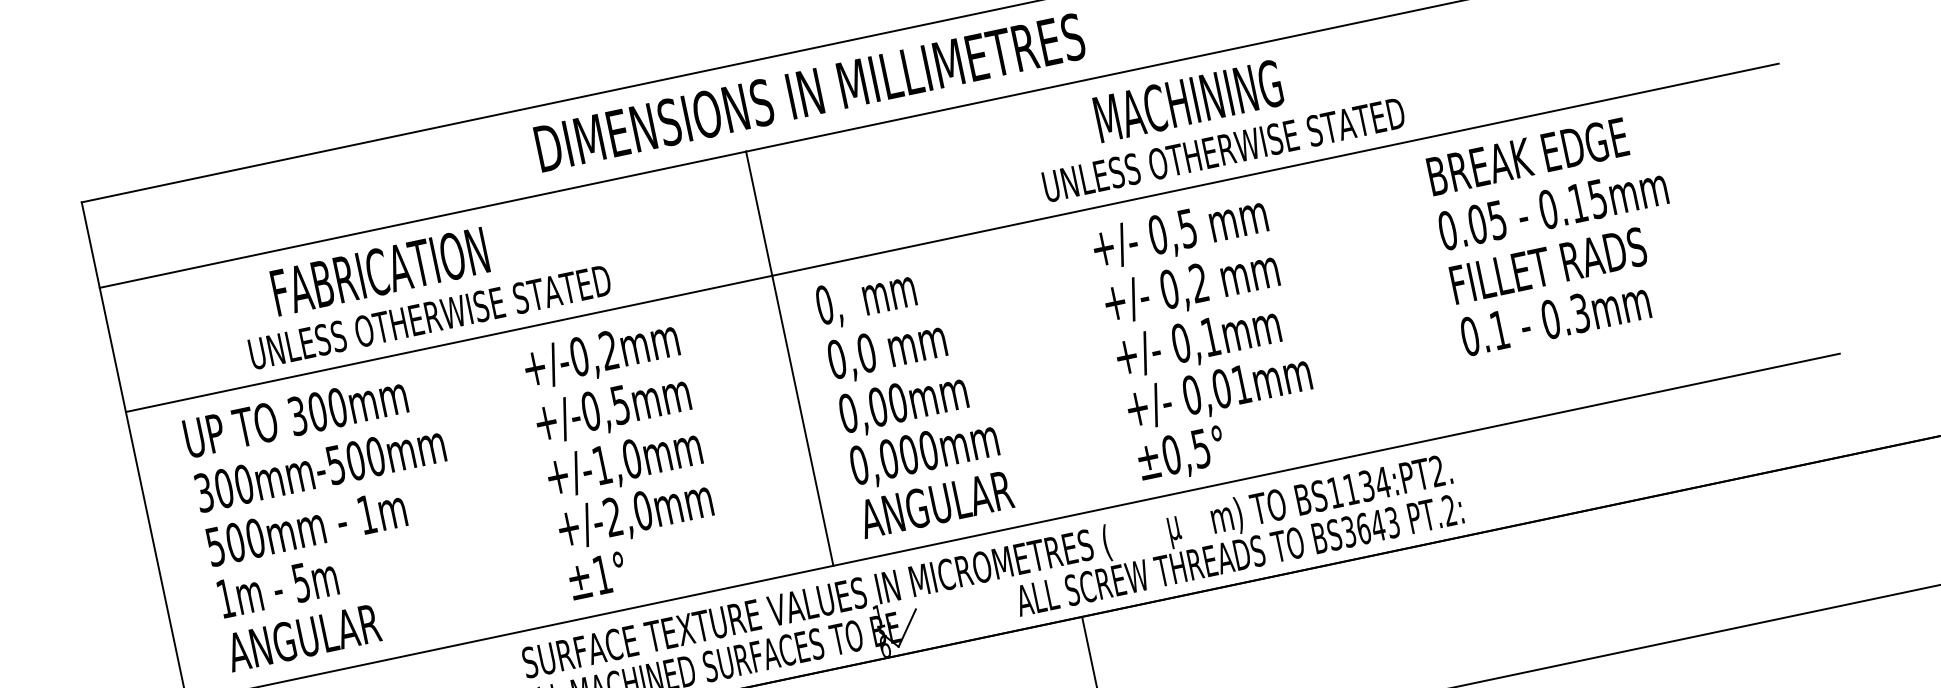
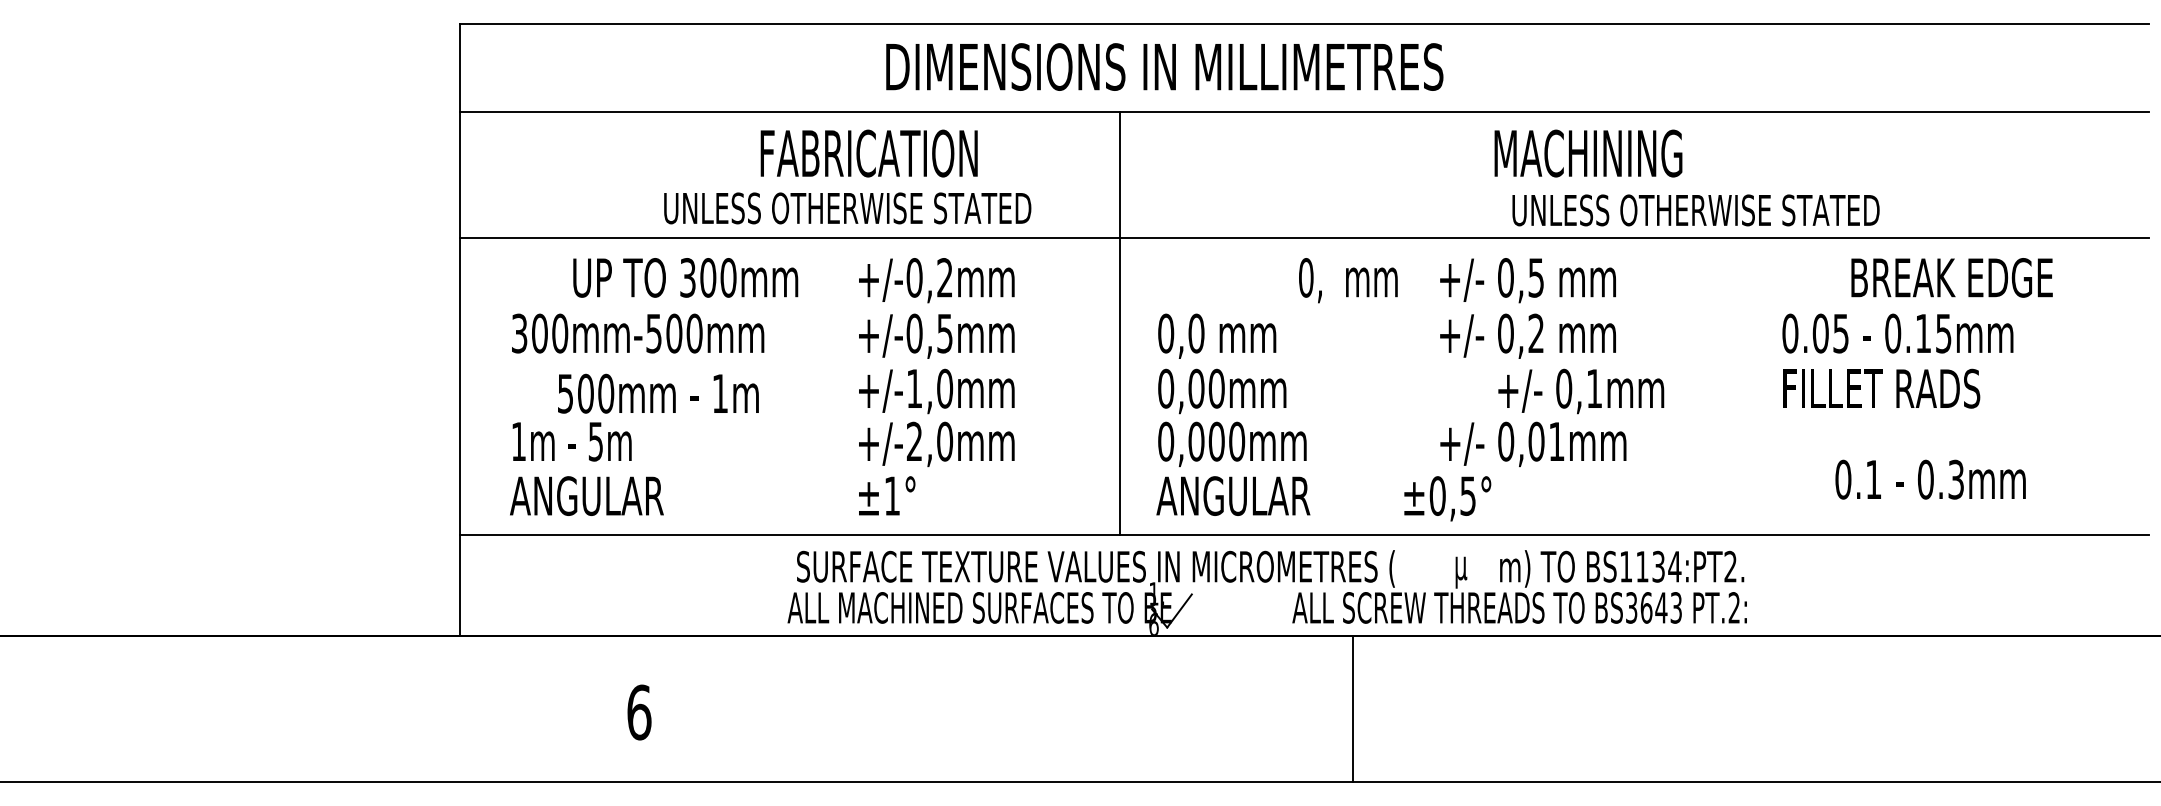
text: (809, 92) -> (1164, 66), moved
text: (1188, 101) -> (1588, 153), moved
text: (1223, 150) -> (1695, 210), moved
text: (1527, 156) -> (1951, 277), moved
text: (379, 271) -> (868, 153), moved
text: (866, 298) -> (1348, 280), moved
text: (429, 317) -> (847, 208), moved
text: (1555, 318) -> (1930, 479), moved
text: (1198, 342) -> (1581, 391), moved
text: (295, 416) -> (685, 277), moved
text: (1181, 455) -> (1447, 498), moved
text: (306, 527) -> (658, 393), moved

